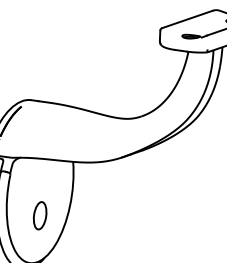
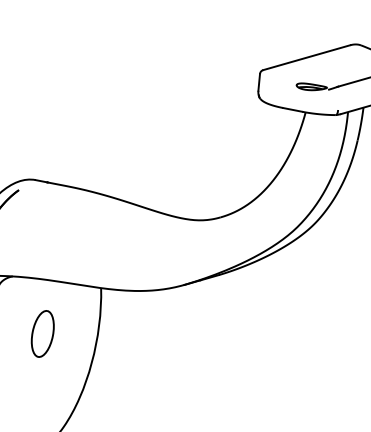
part: (40, 215) -> (43, 333), moved

